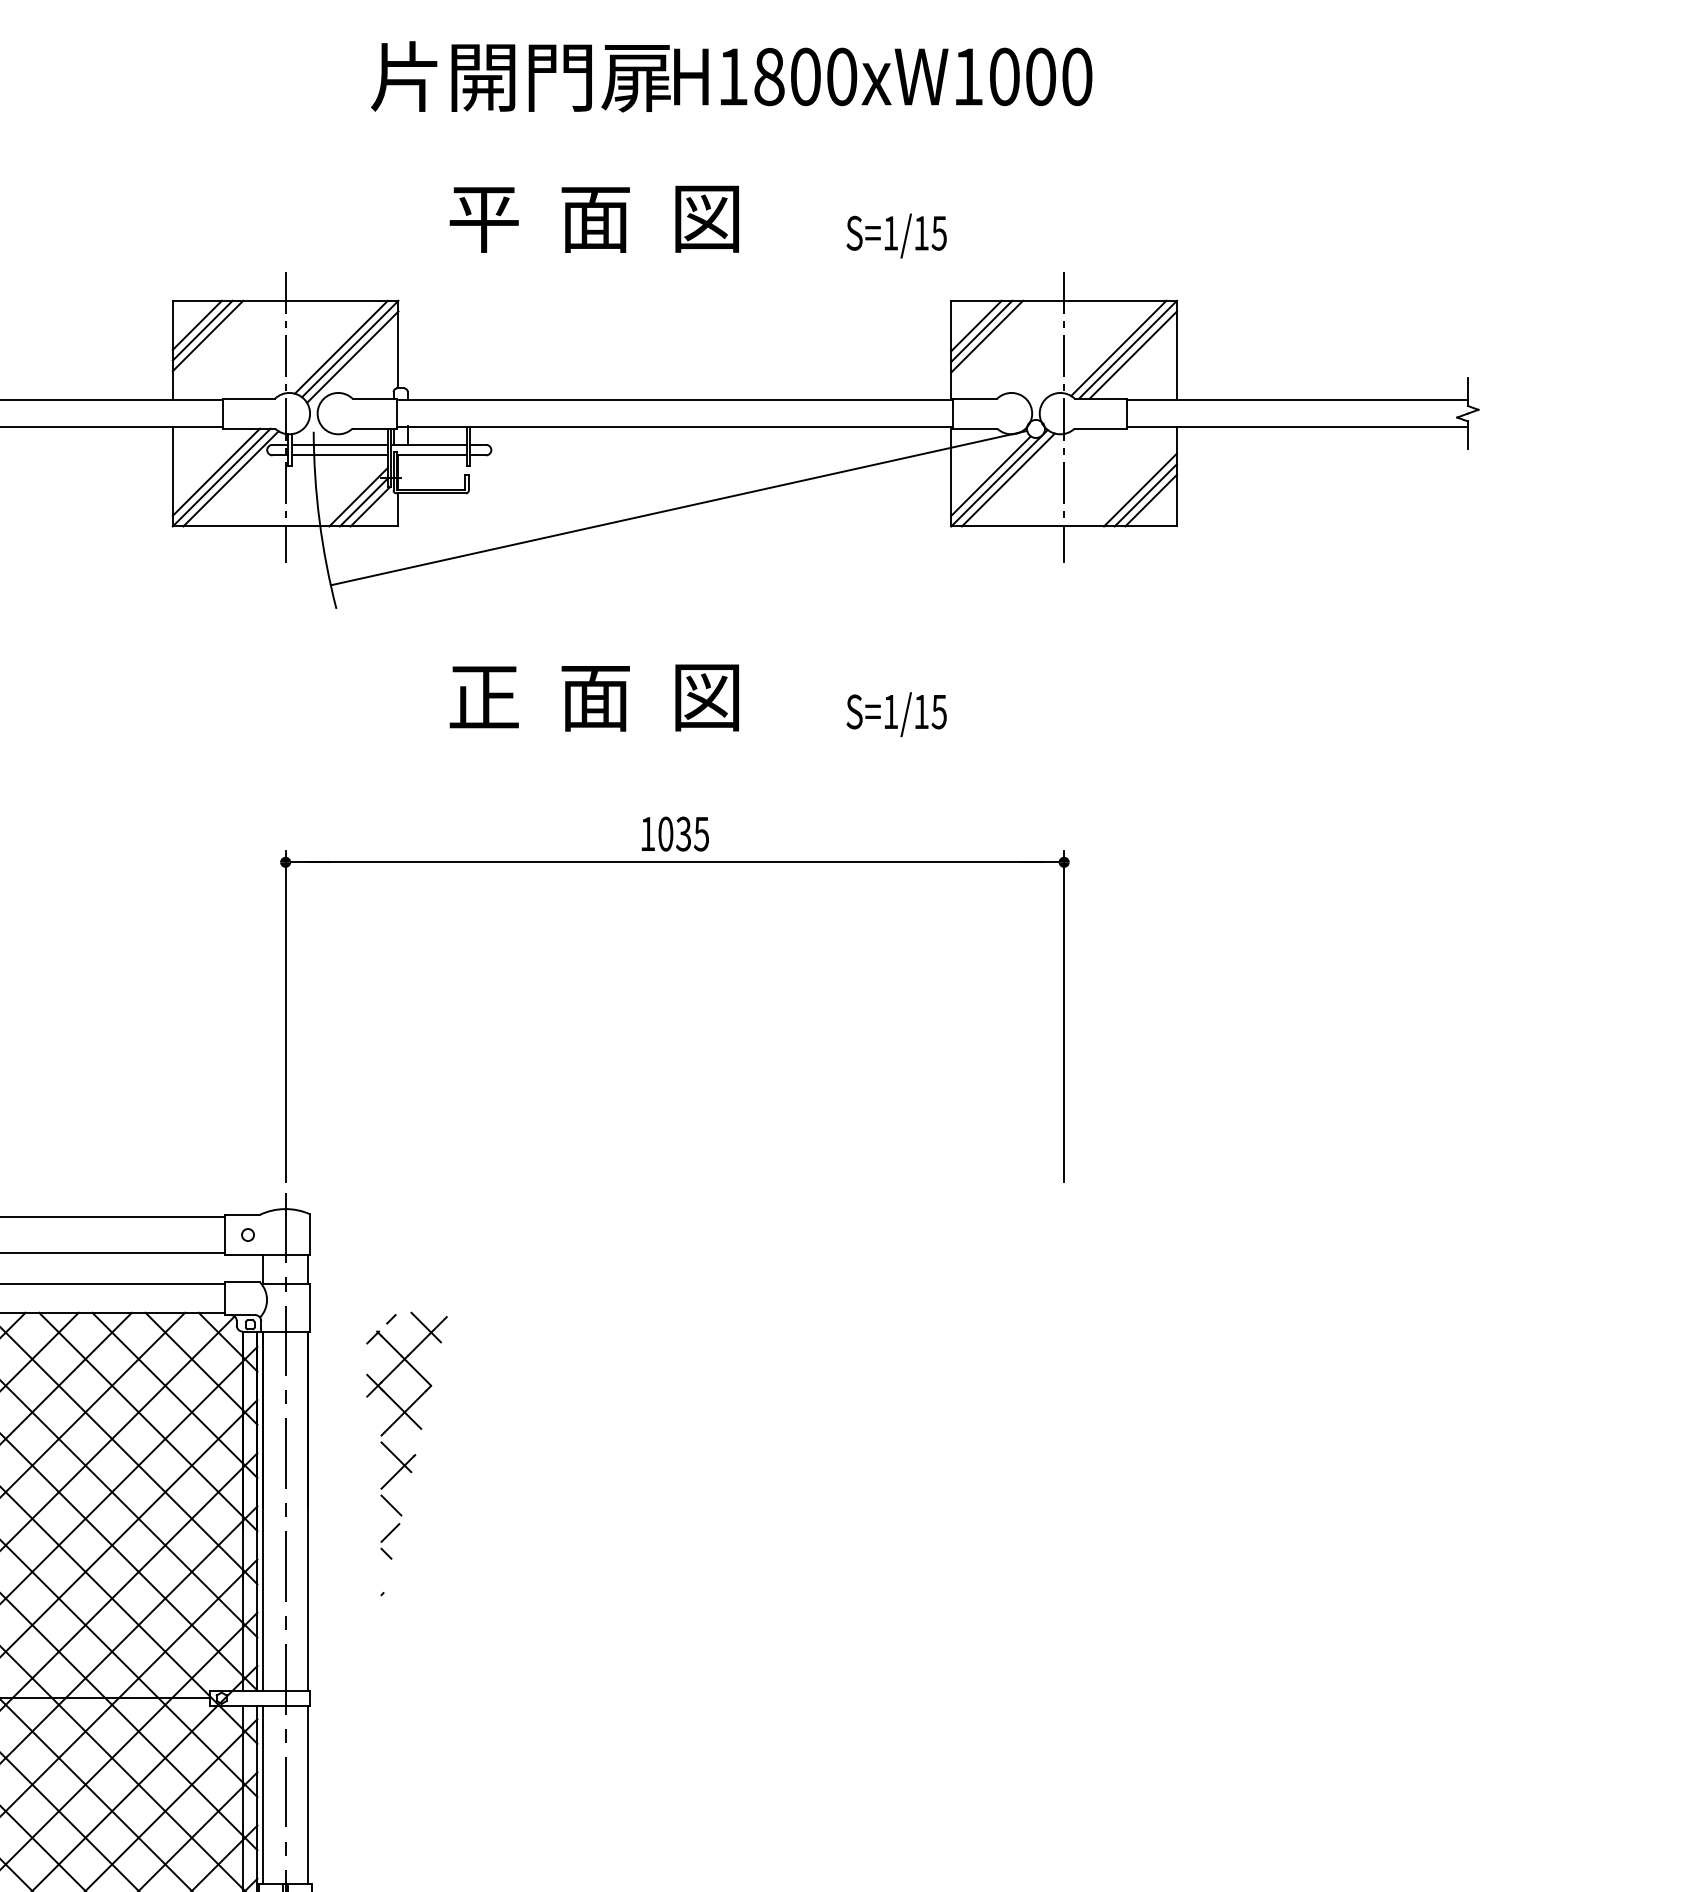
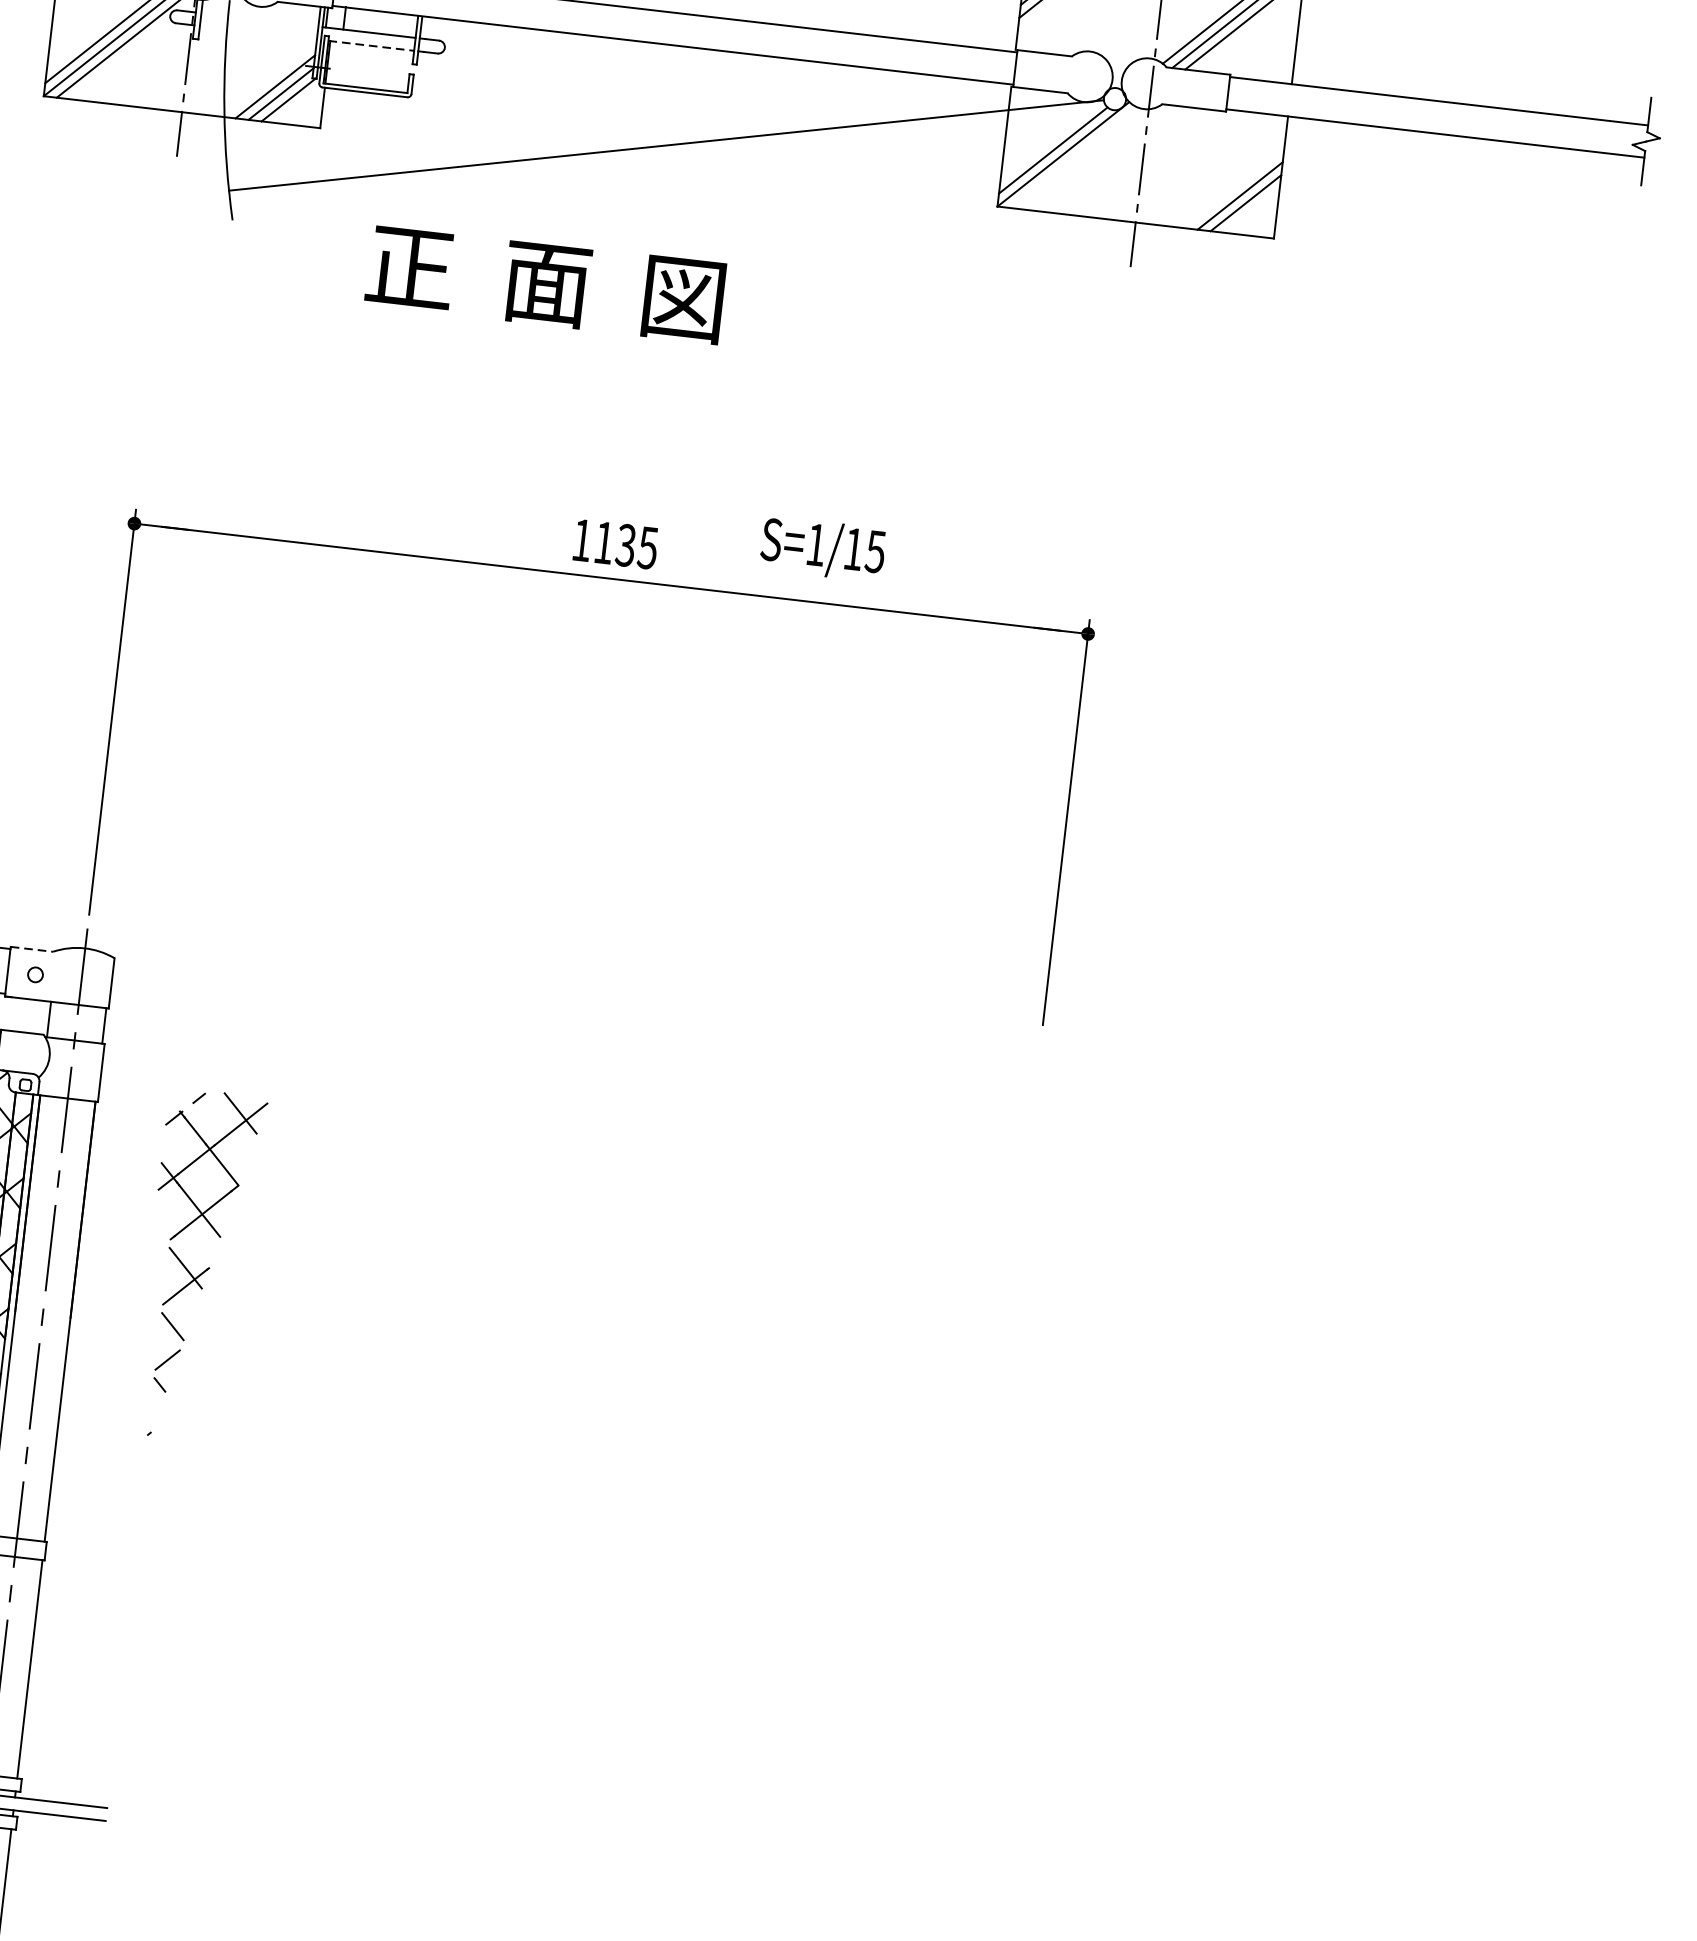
line: (339, 444) -> (259, 19), removed
line: (339, 455) -> (258, 32), removed
line: (431, 455) -> (370, 45), solid -> dashed
line: (1007, 479) -> (1072, 156), removed
line: (1140, 489) -> (1234, 188), removed
text: (593, 697) -> (544, 283), moved
text: (896, 714) -> (822, 548), moved
text: (665, 833) -> (603, 542), 1035 -> 1135
line: (243, 1214) -> (32, 949), solid -> dashed

